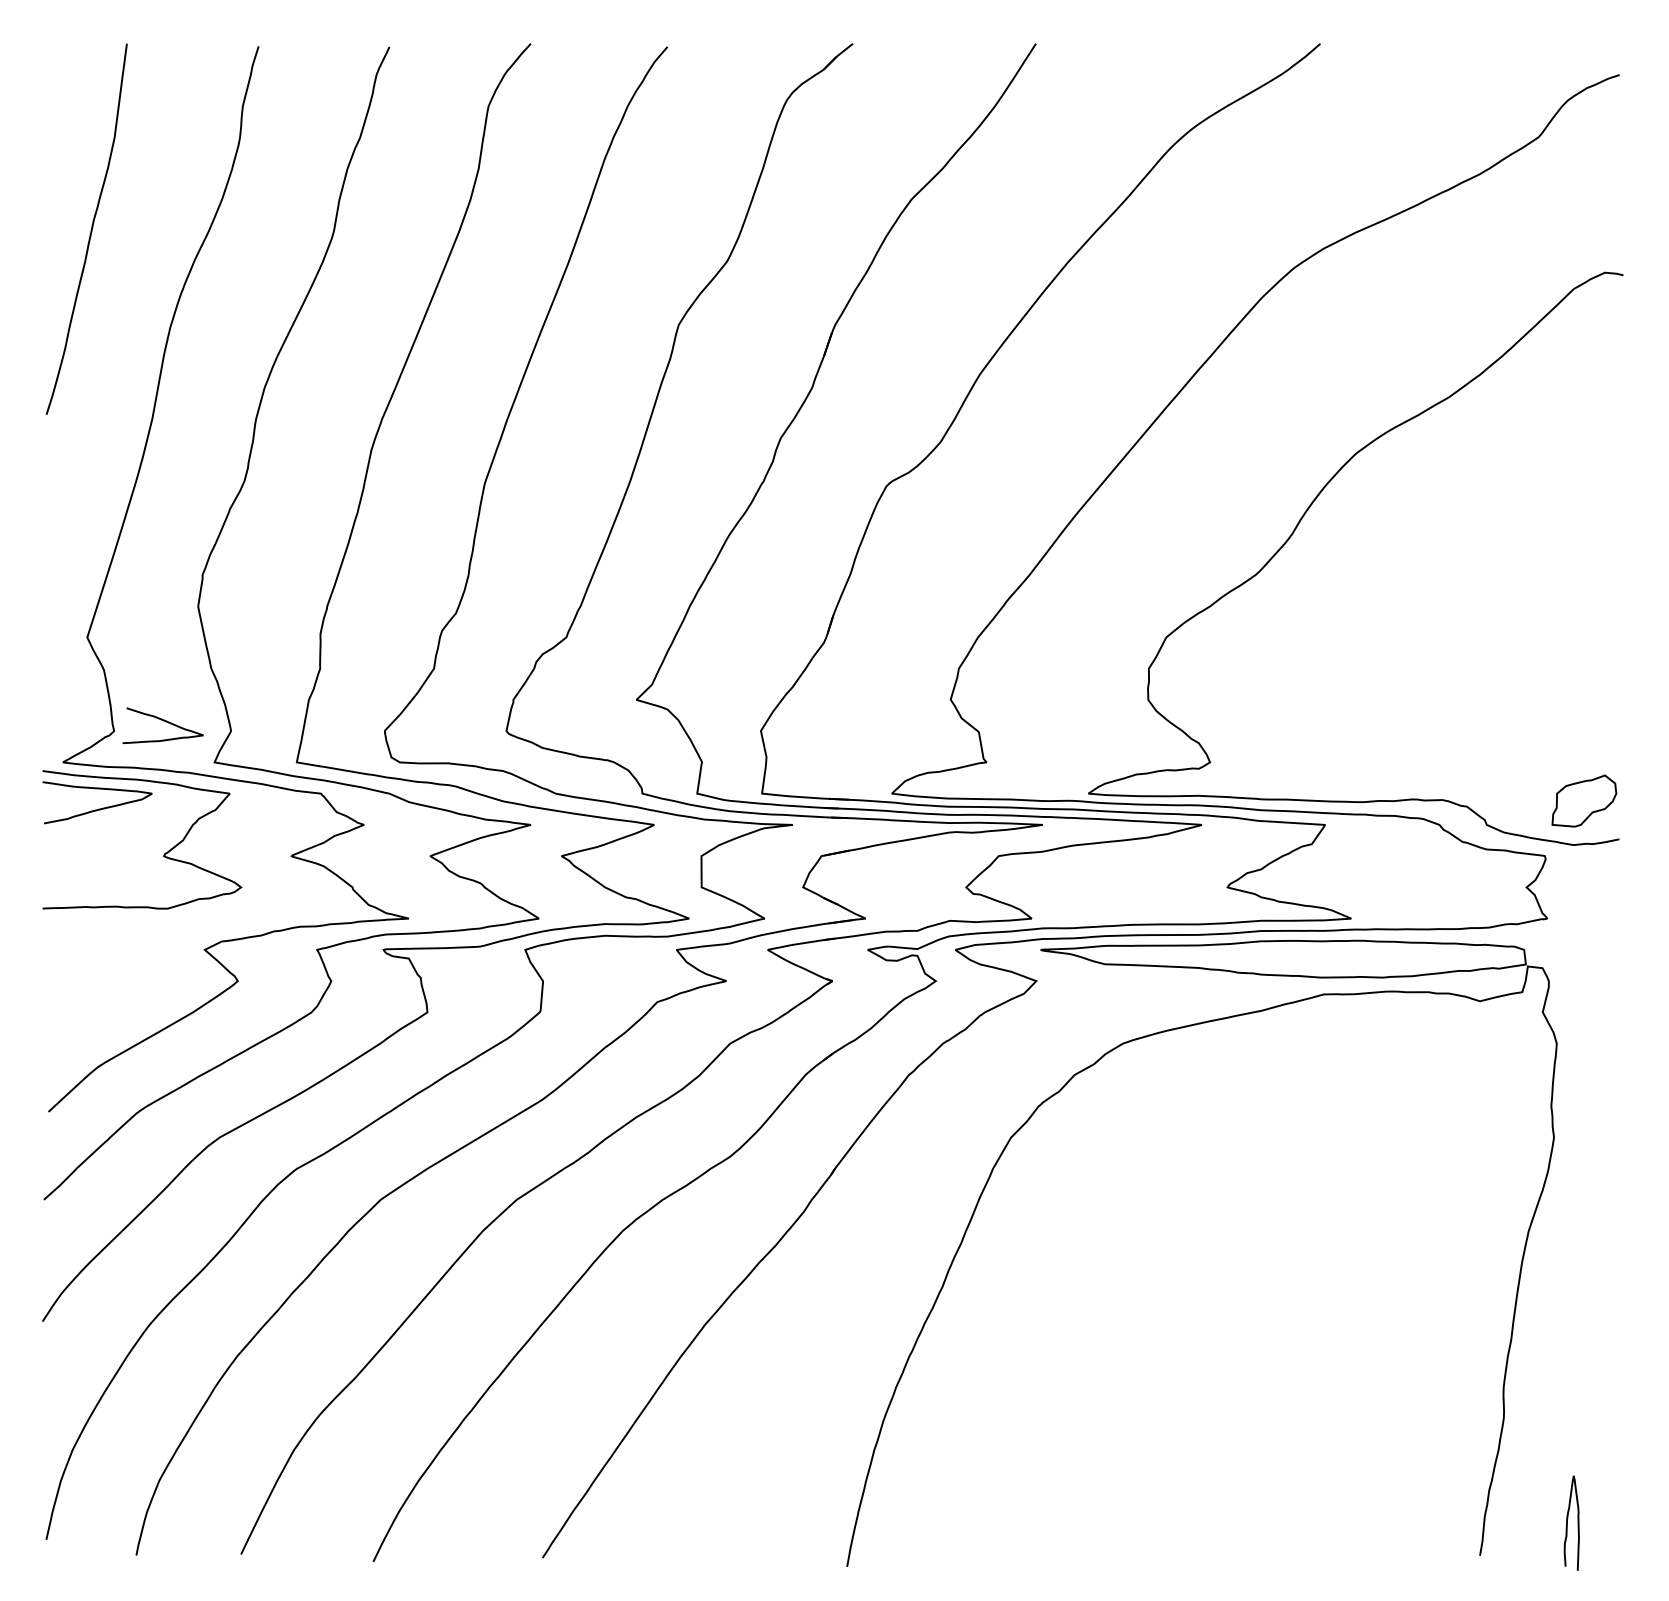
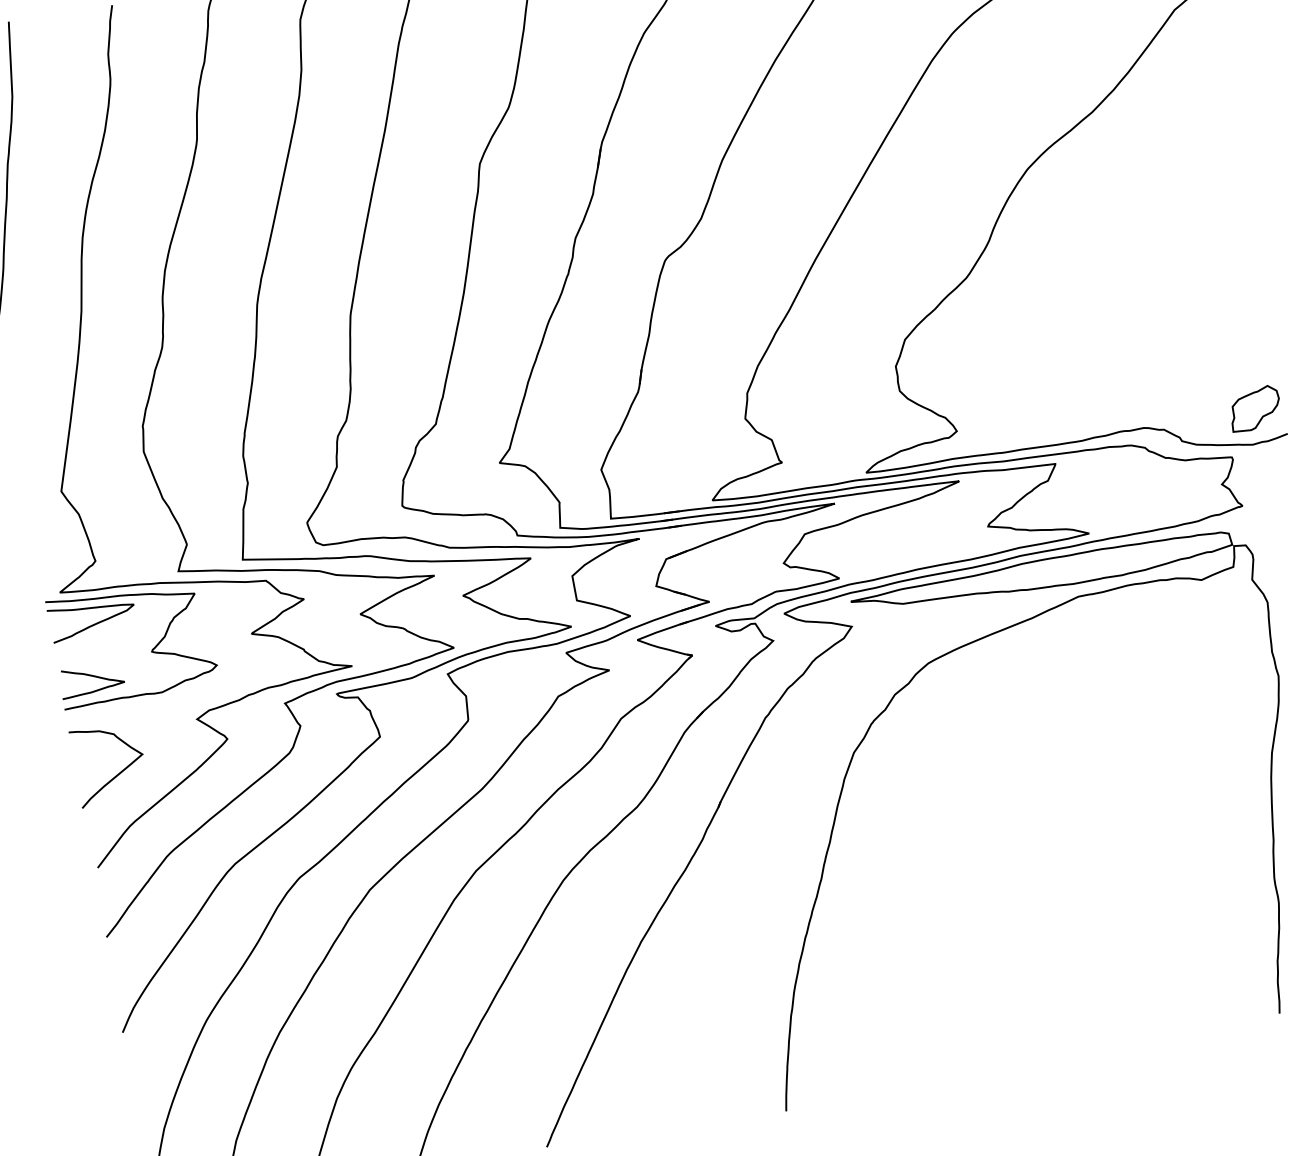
curve: (163, 721) -> (91, 676), moved
curve: (96, 998) -> (119, 772), added

